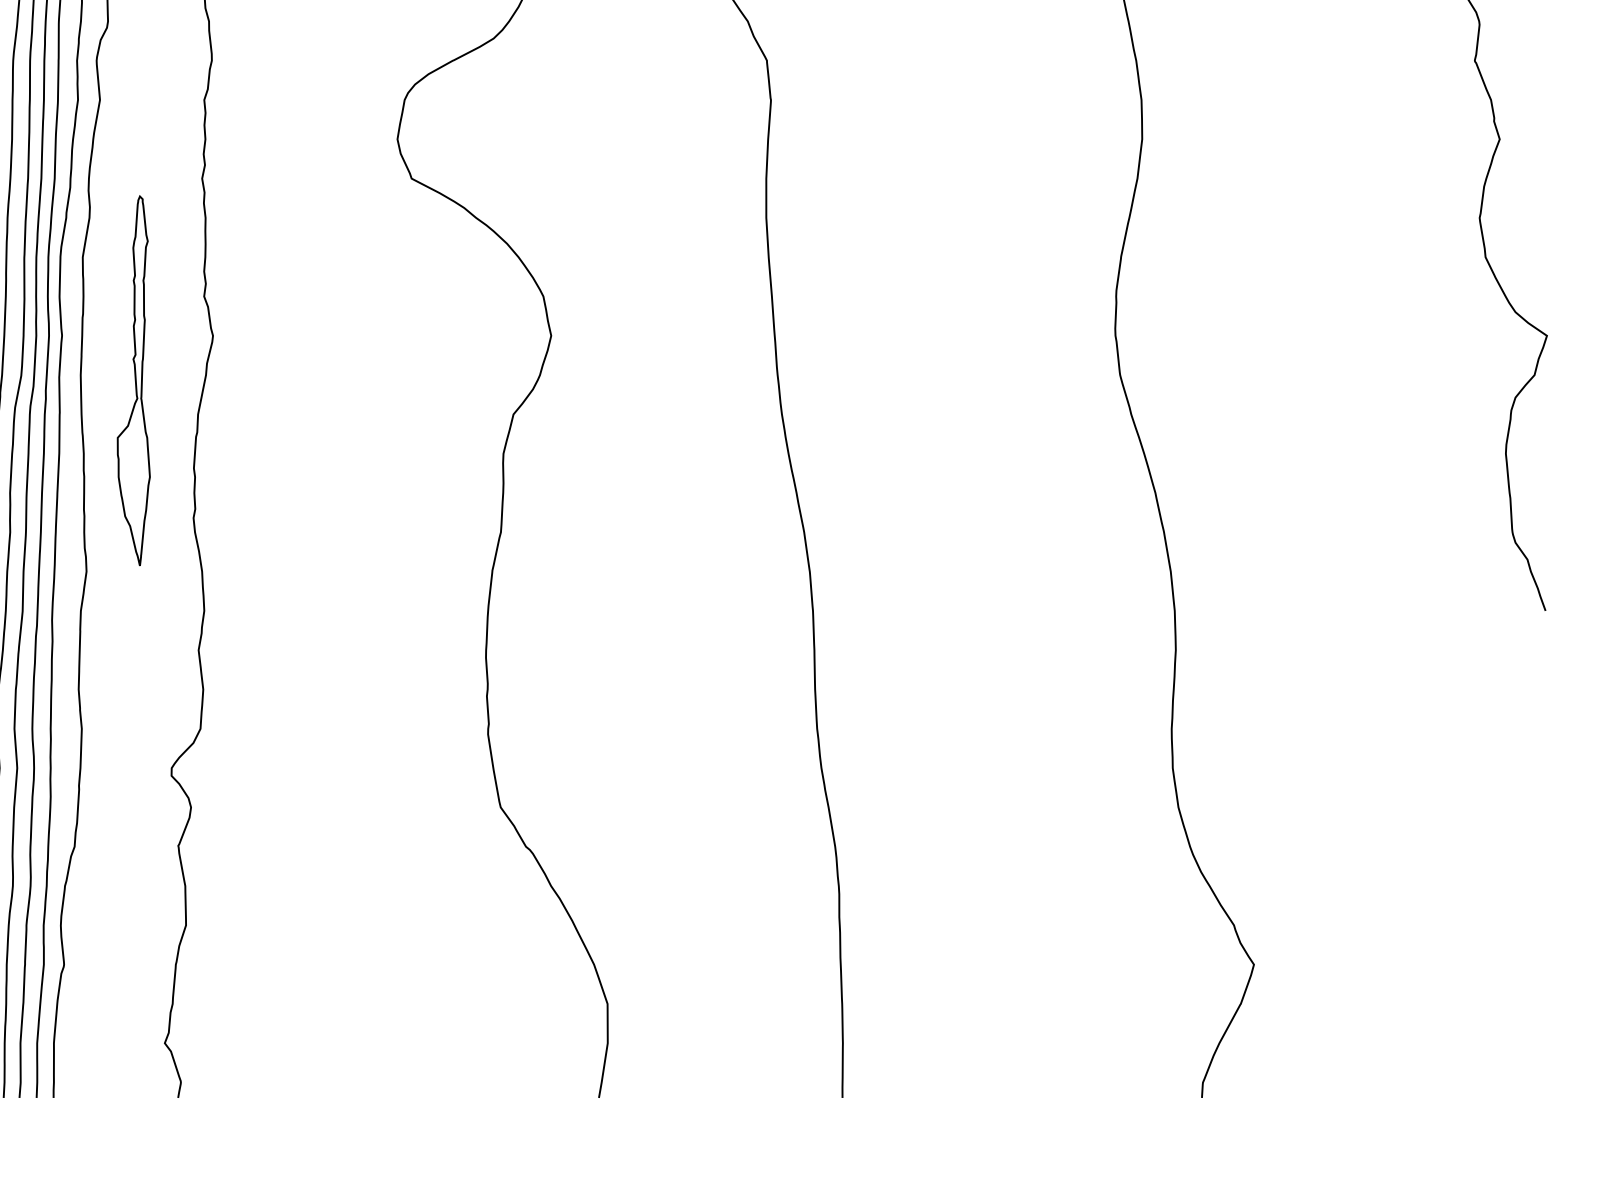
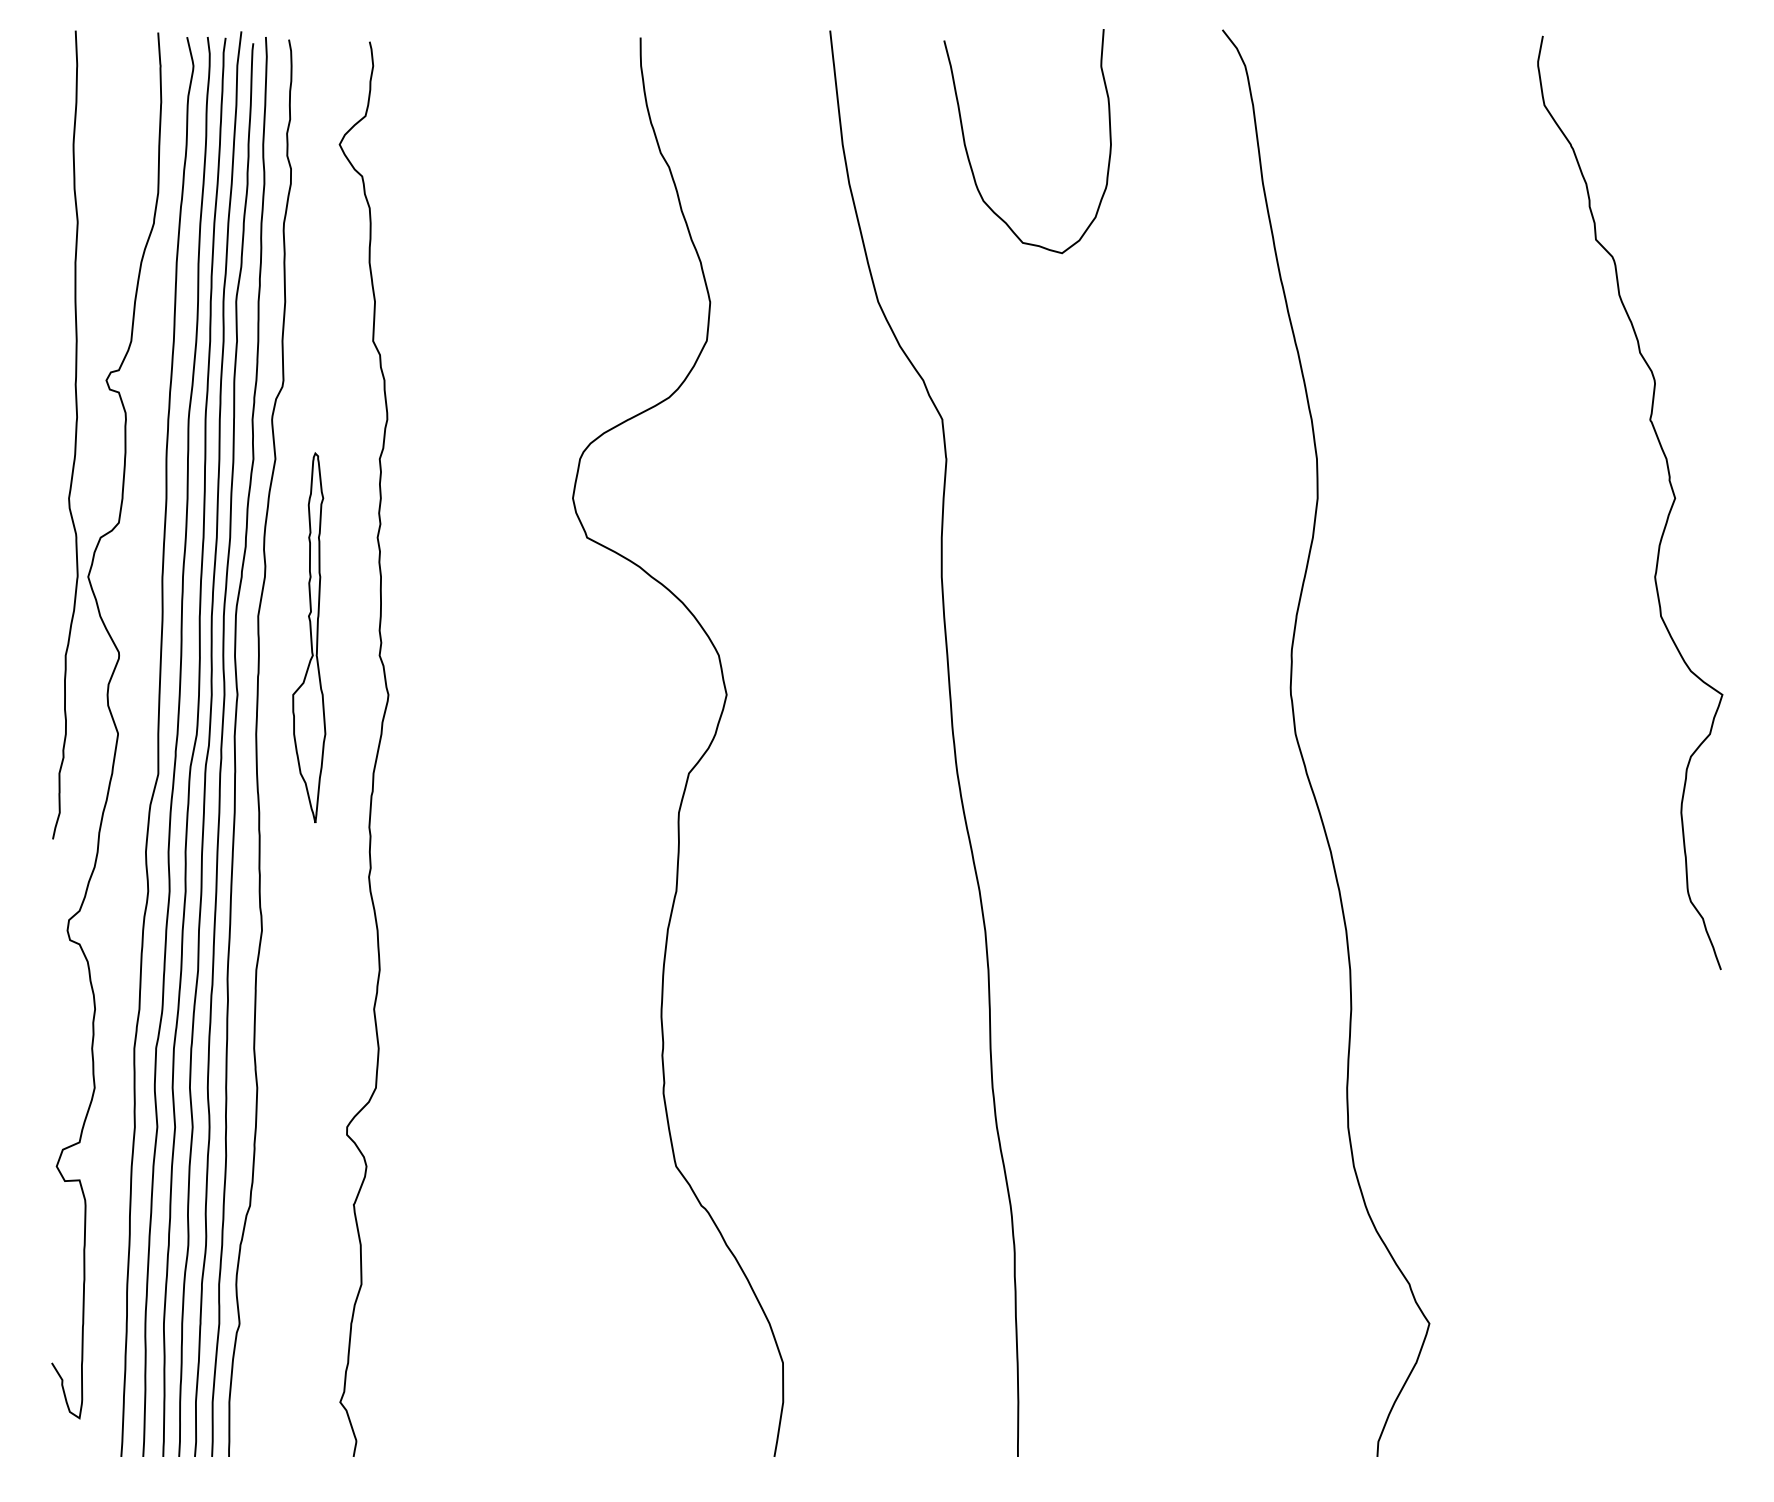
part: (134, 380) -> (309, 637), moved

